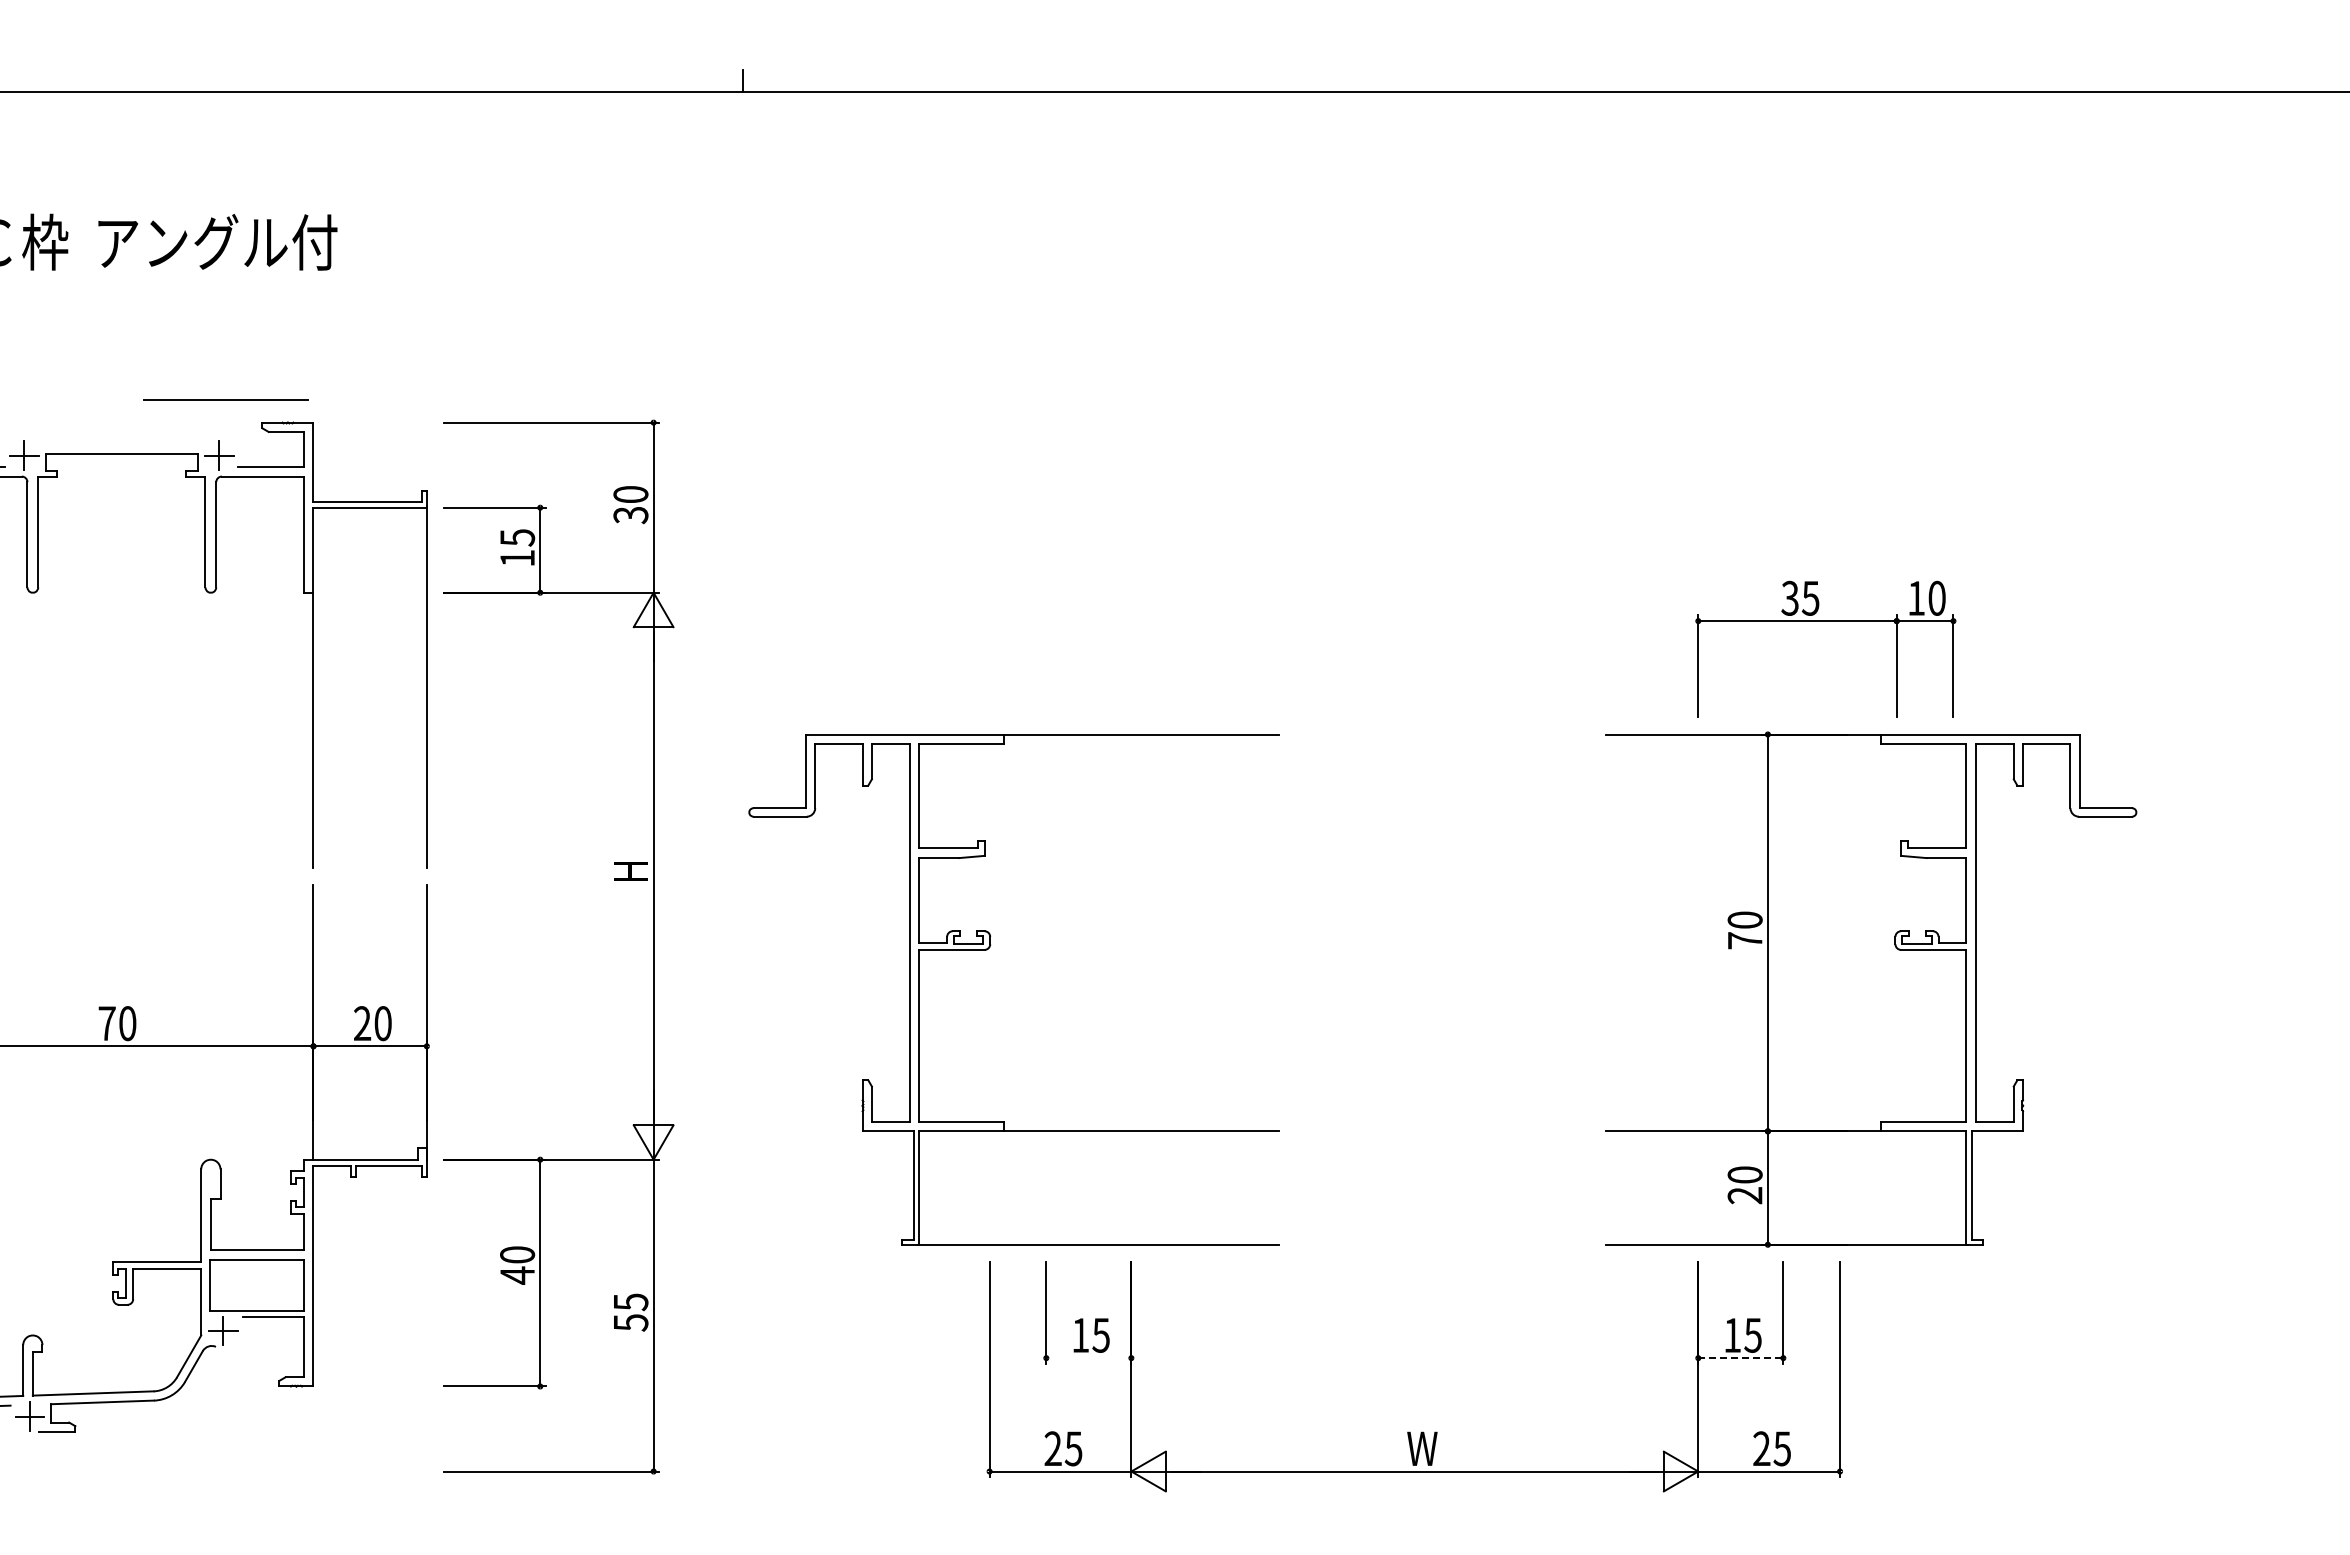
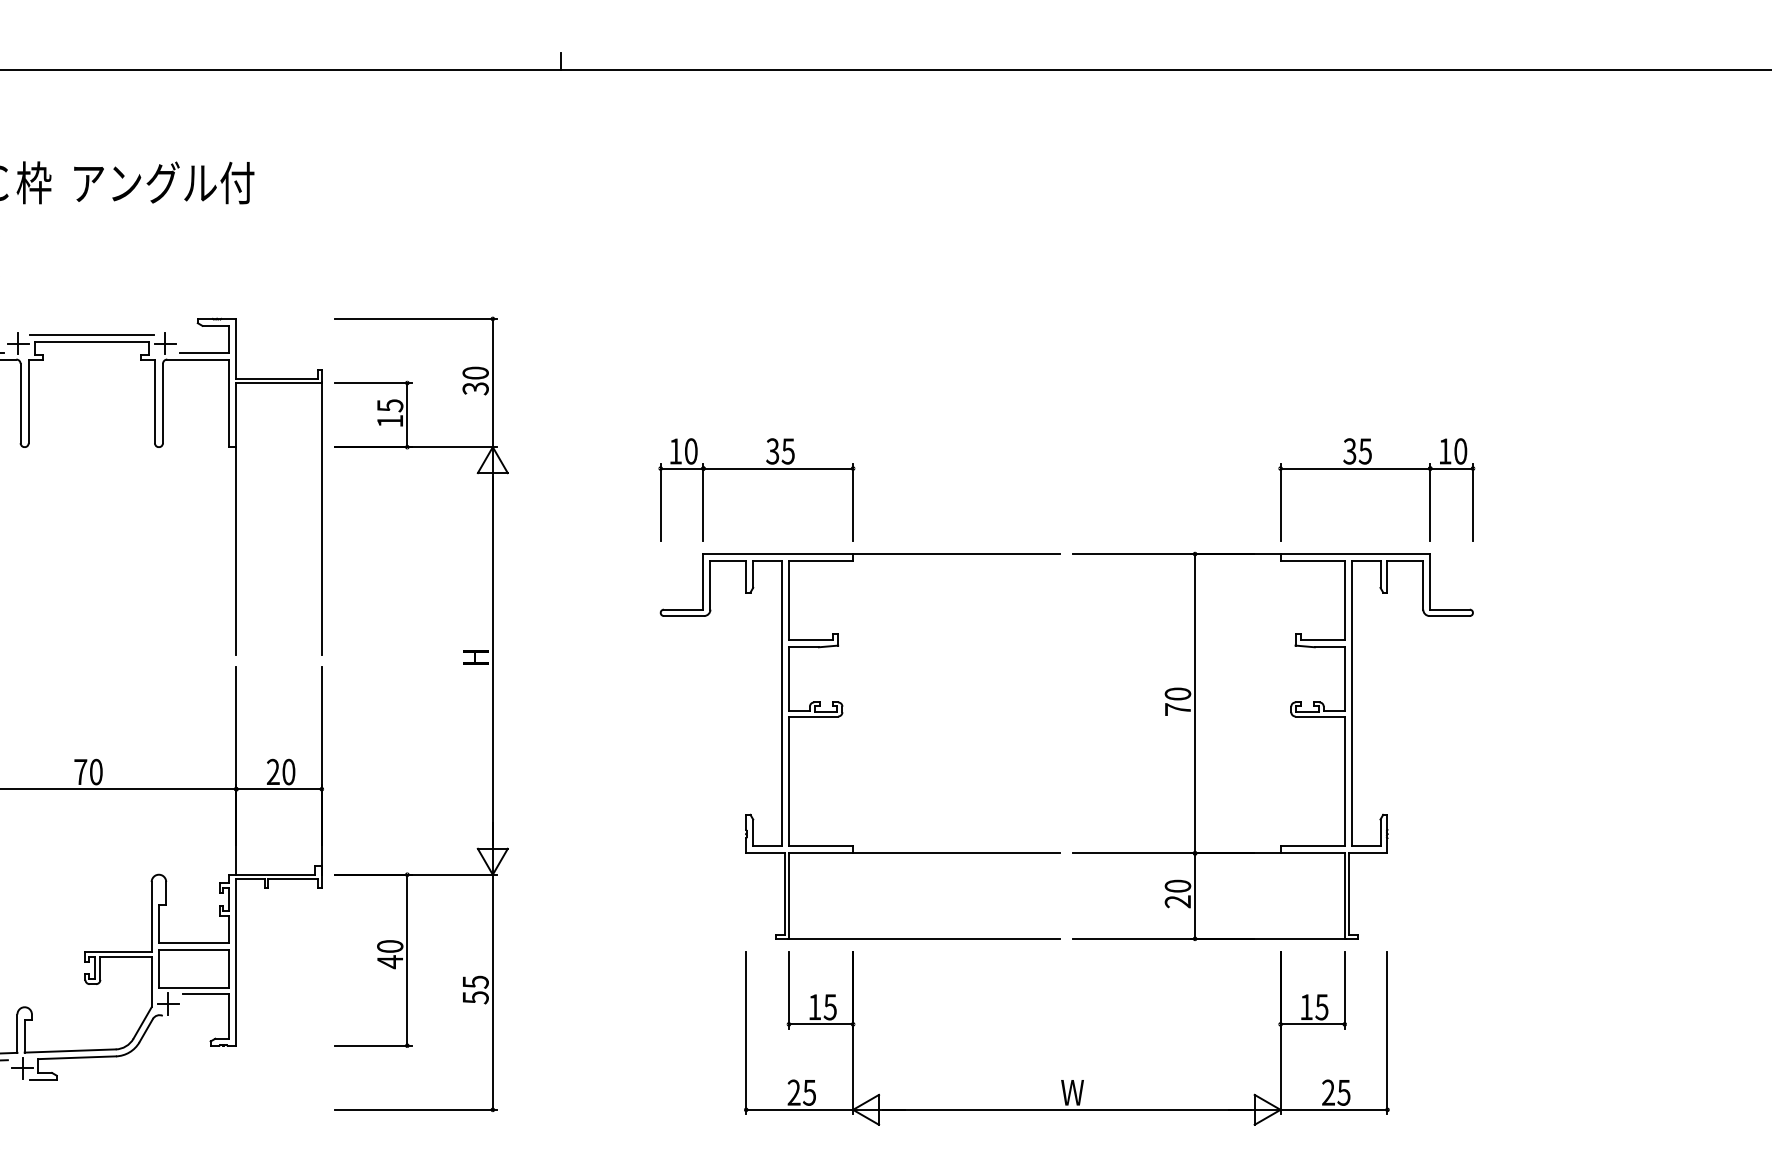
line: (225, 399) -> (91, 335), moved
part: (1003, 621) -> (756, 468), added
part: (987, 950) -> (840, 716), moved
part: (1871, 989) -> (1273, 746), moved
line: (1088, 1358) -> (820, 1024), added
line: (1740, 1358) -> (1312, 1024), dashed -> solid

